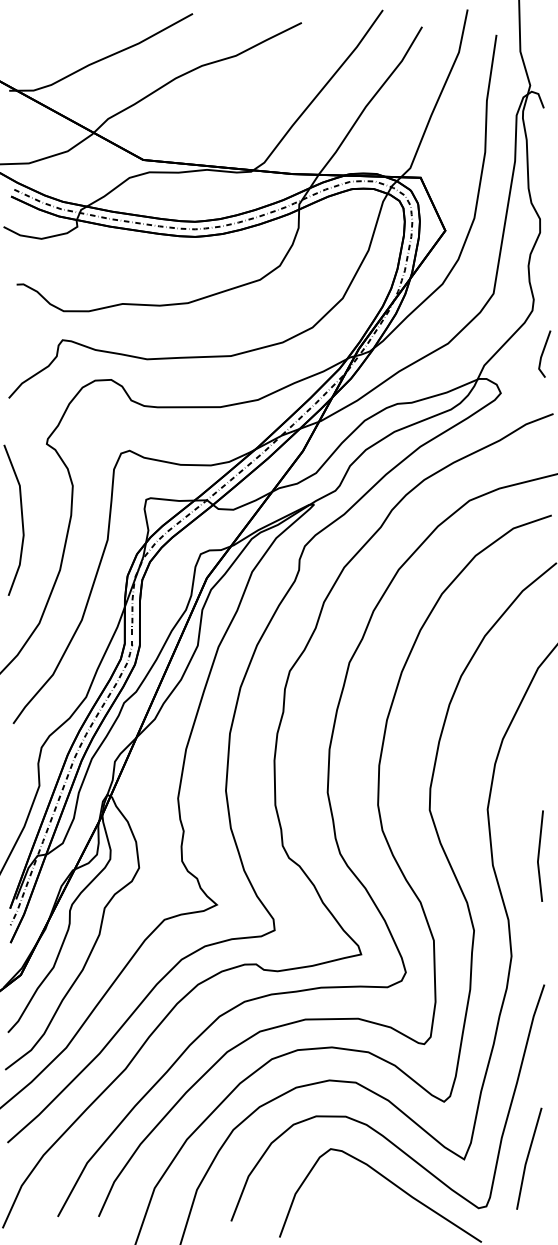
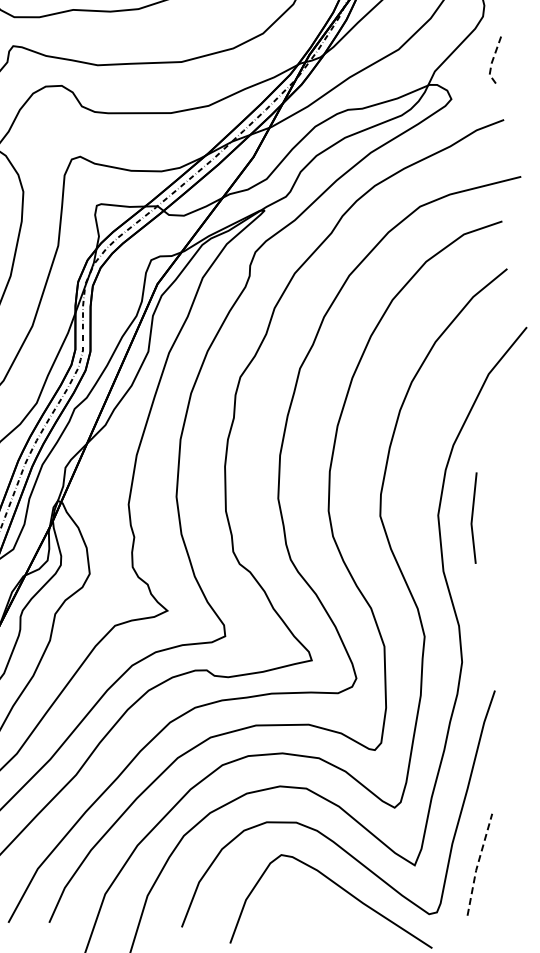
line: (541, 355) -> (492, 61), solid -> dashed
line: (539, 855) -> (473, 517), moved
line: (527, 1158) -> (478, 864), solid -> dashed

